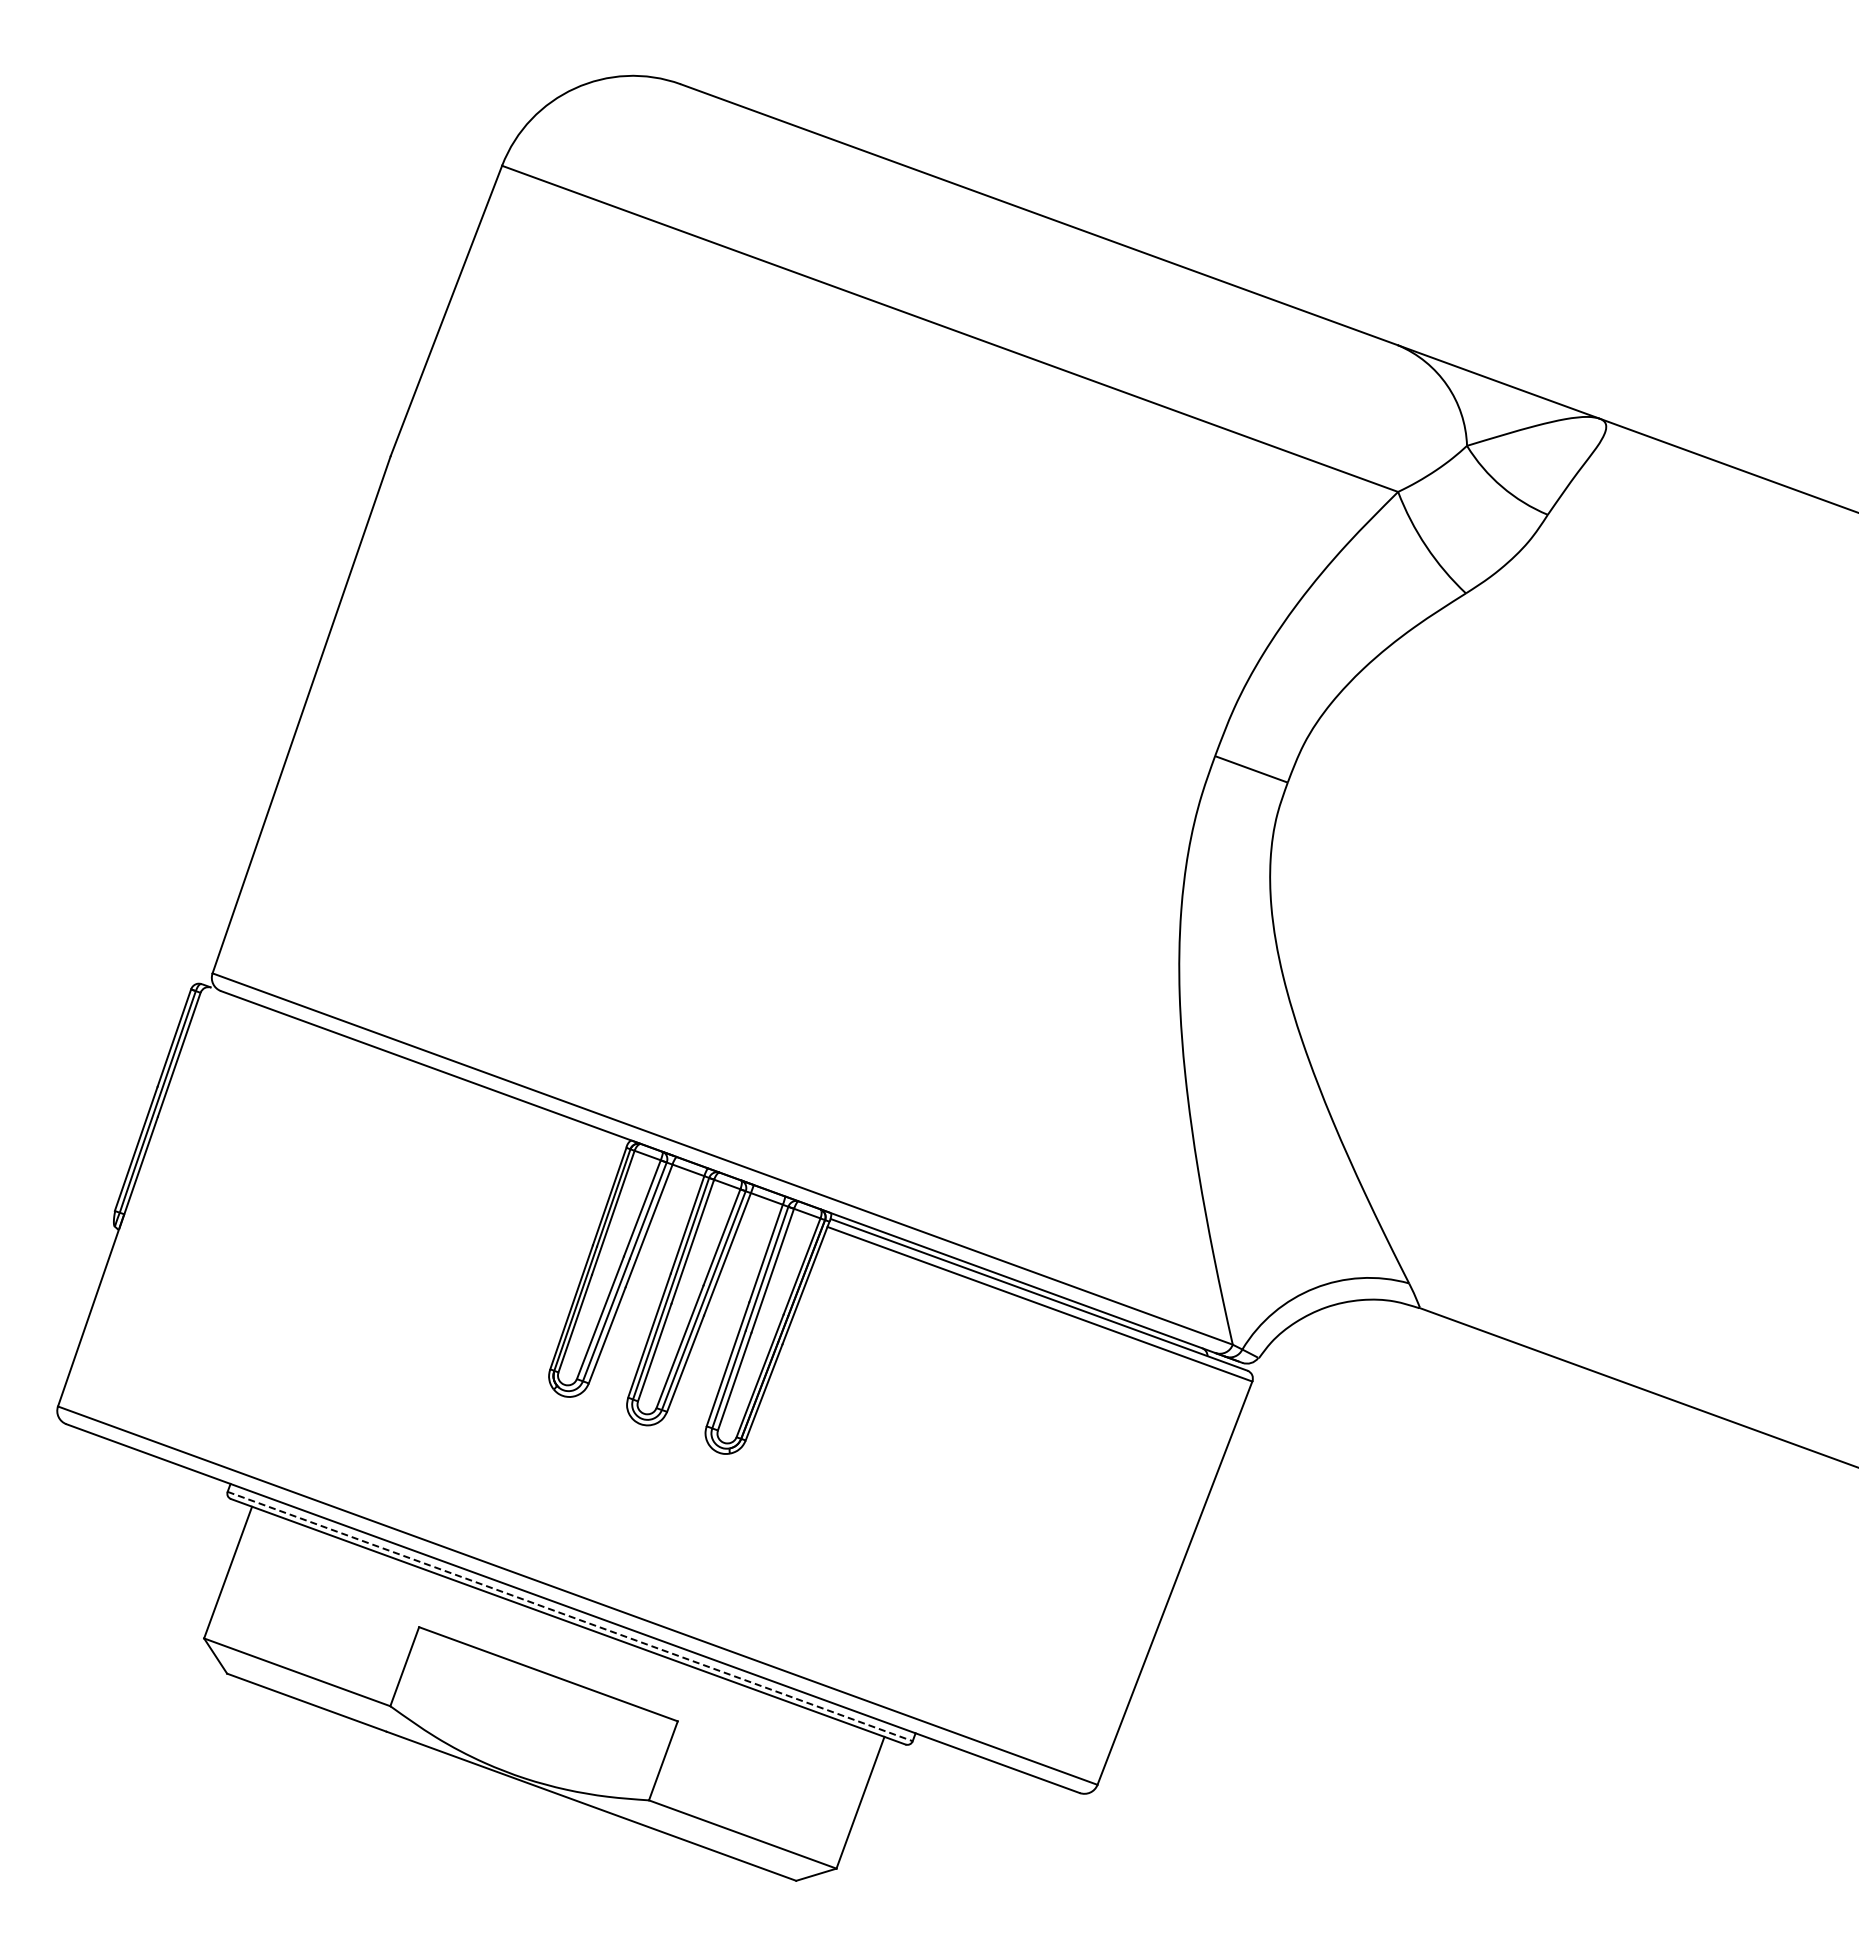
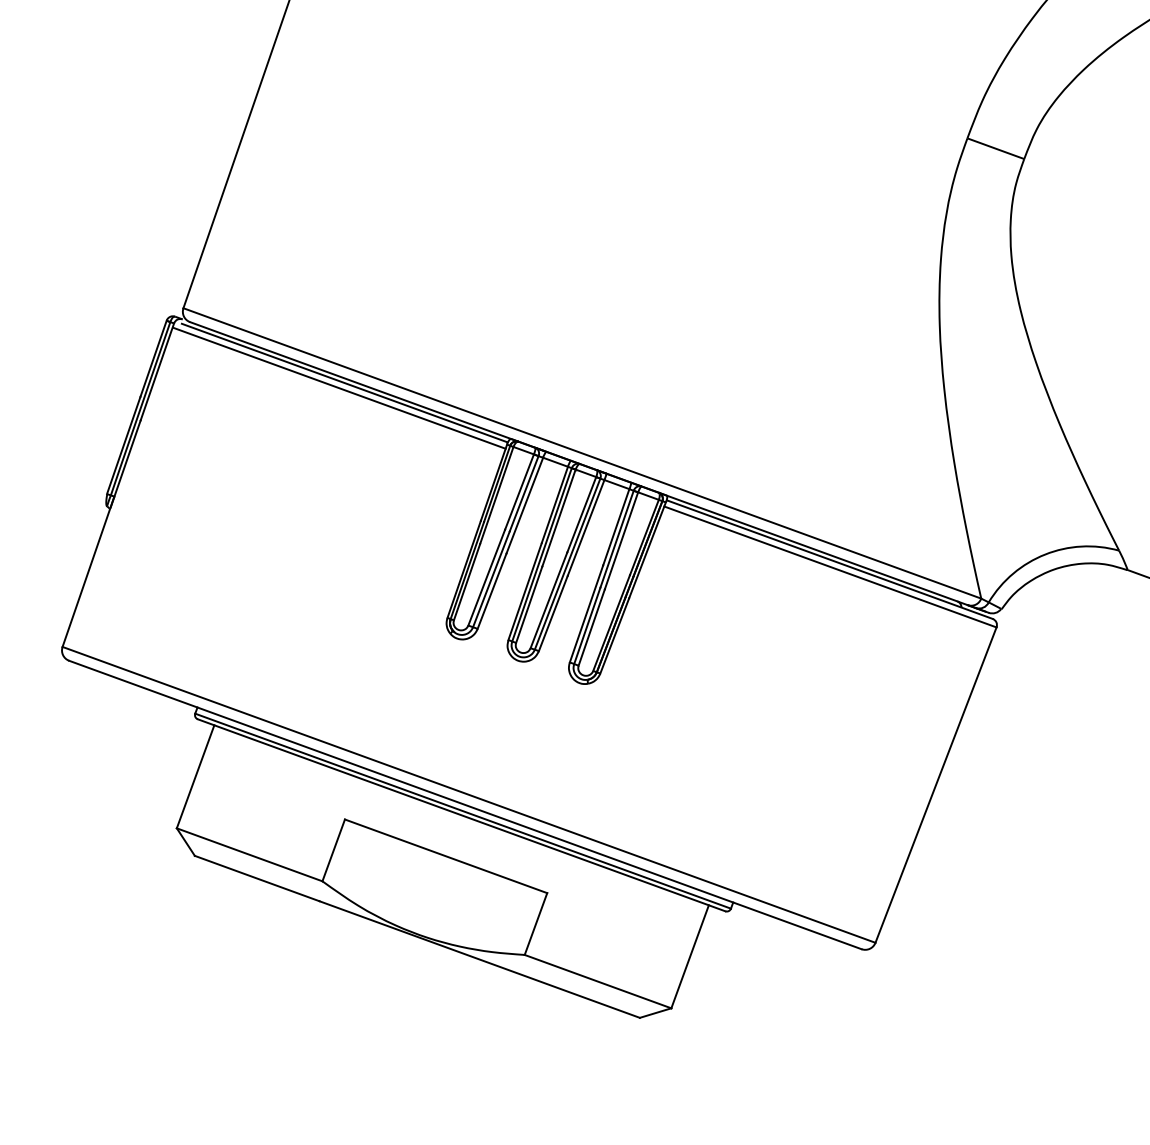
line: (418, 1068) -> (344, 382), added
line: (411, 1075) -> (339, 388), added
line: (570, 1616) -> (463, 811), dashed -> solid

